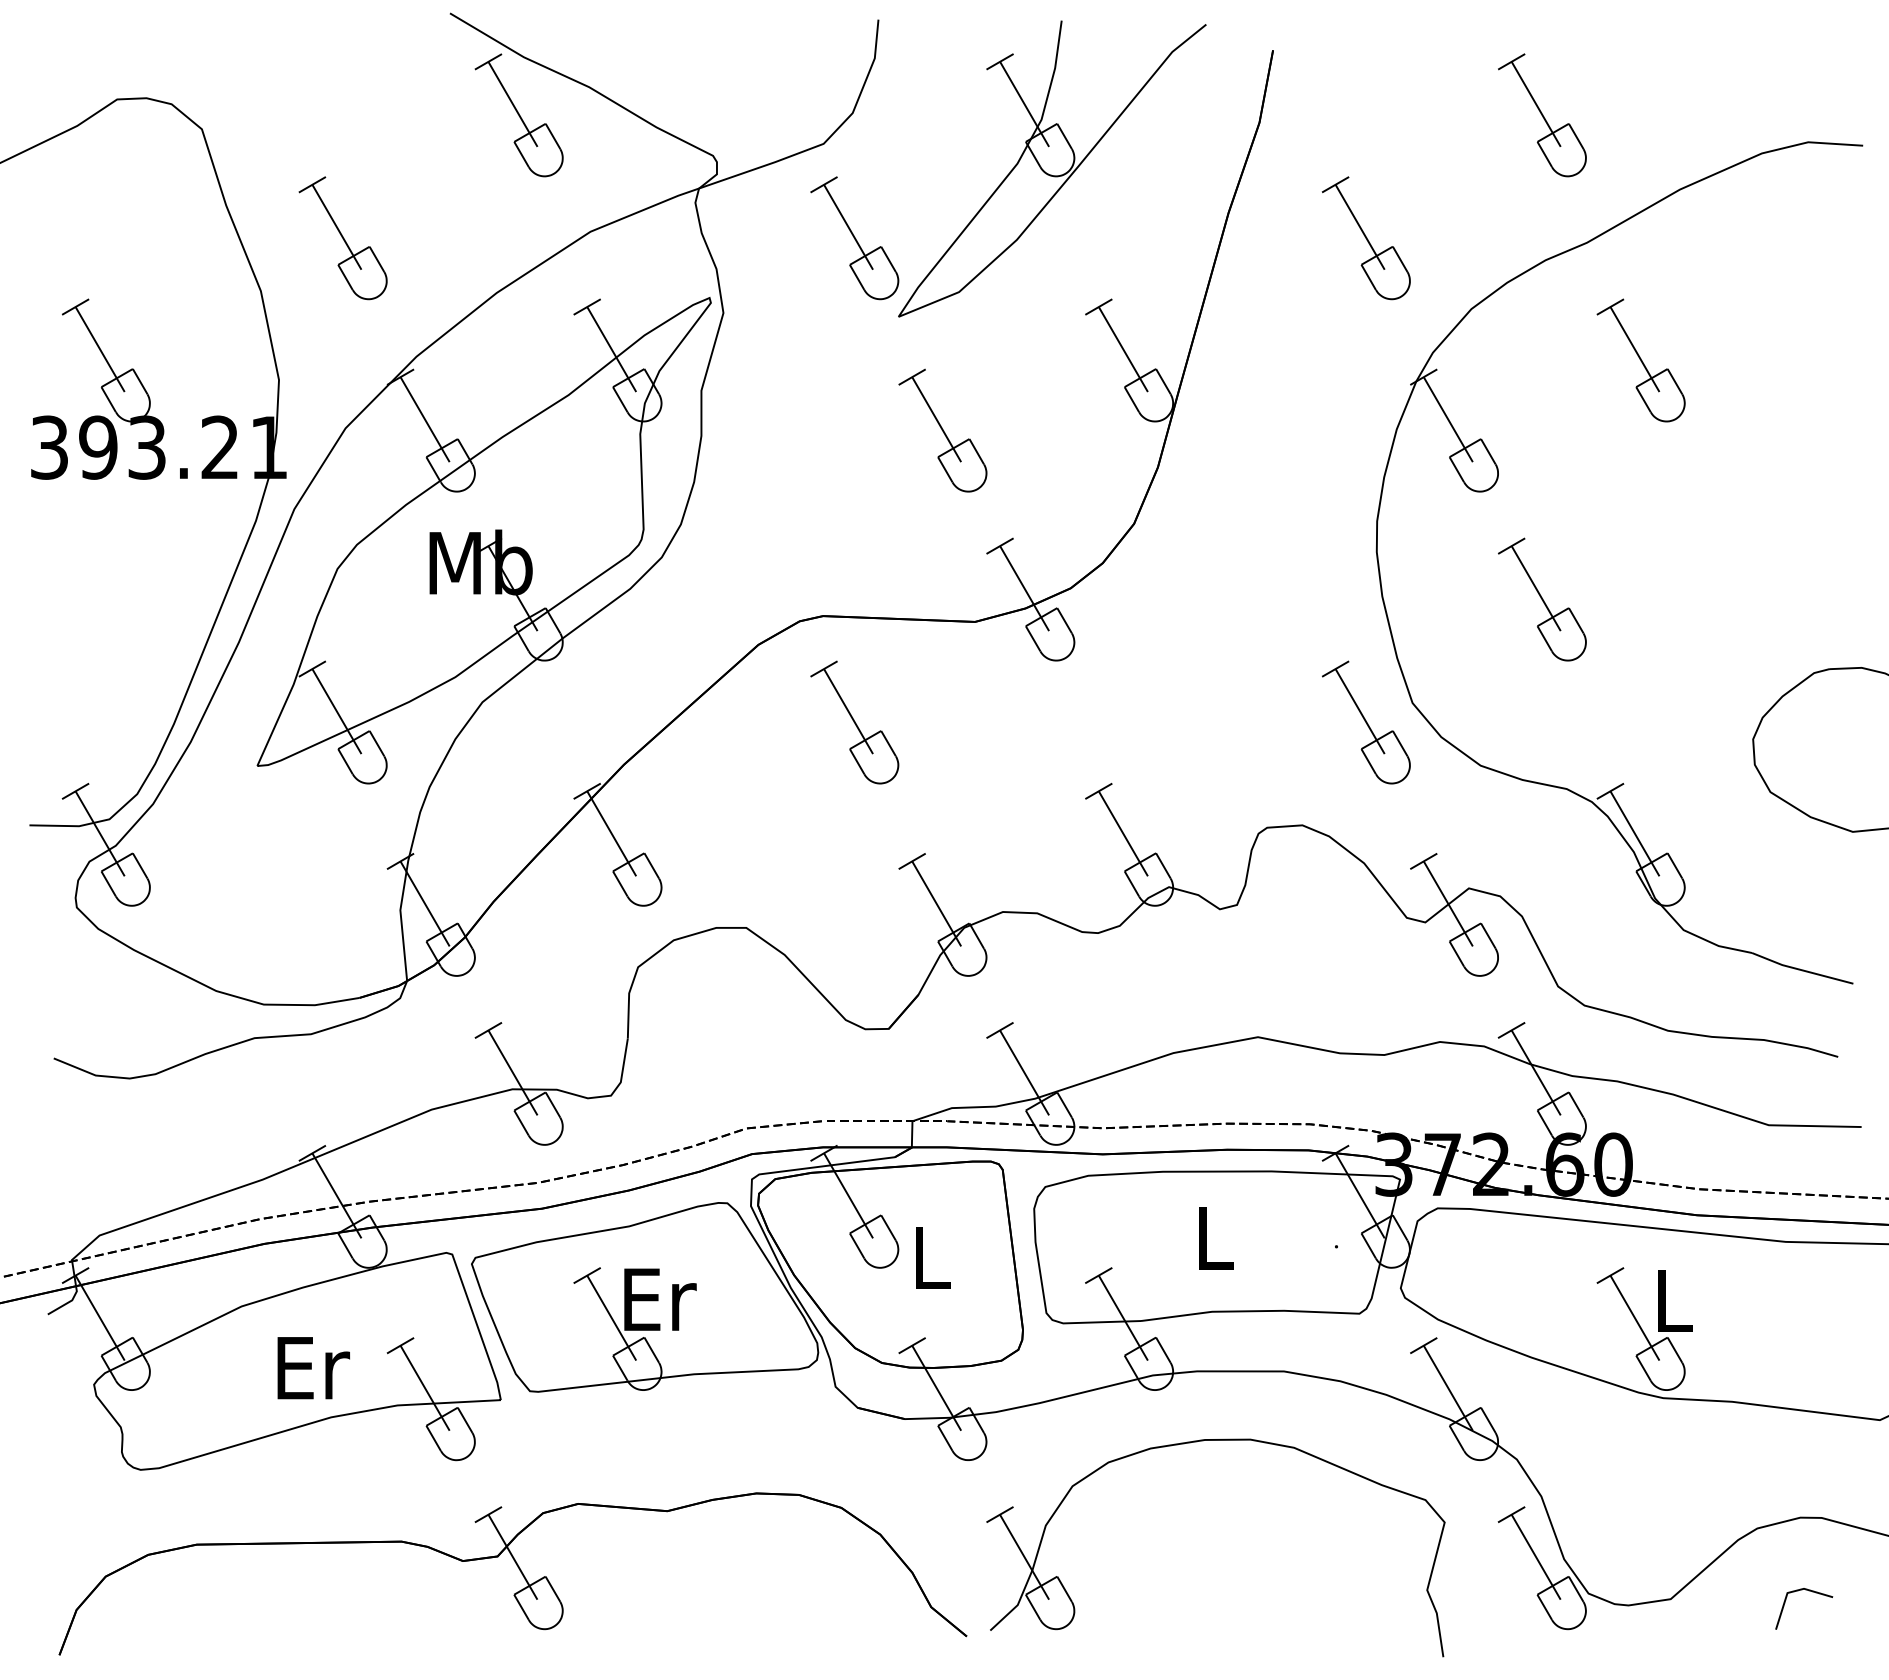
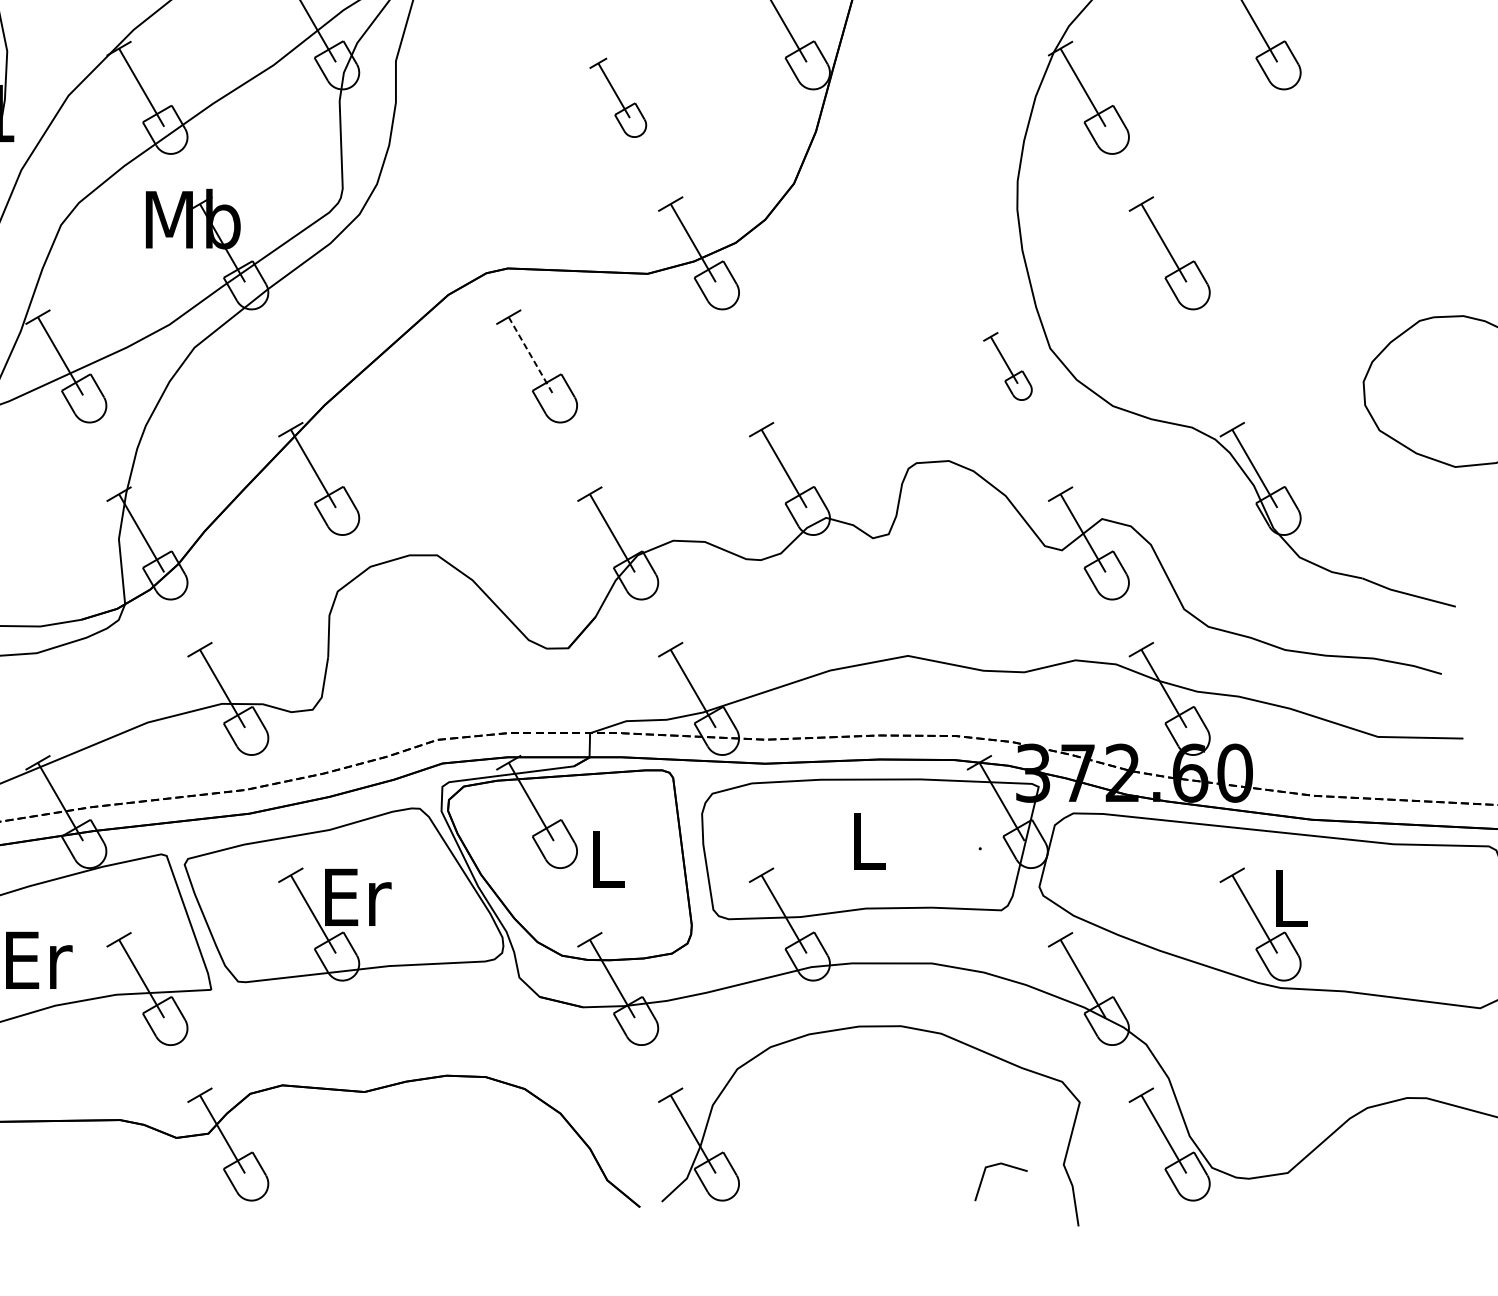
part: (942, 430) -> (617, 97), size x0.7
line: (848, 712) -> (531, 357), solid -> dashed
part: (1366, 722) -> (1007, 366), size x0.6
line: (1809, 1591) -> (1006, 1165), moved

